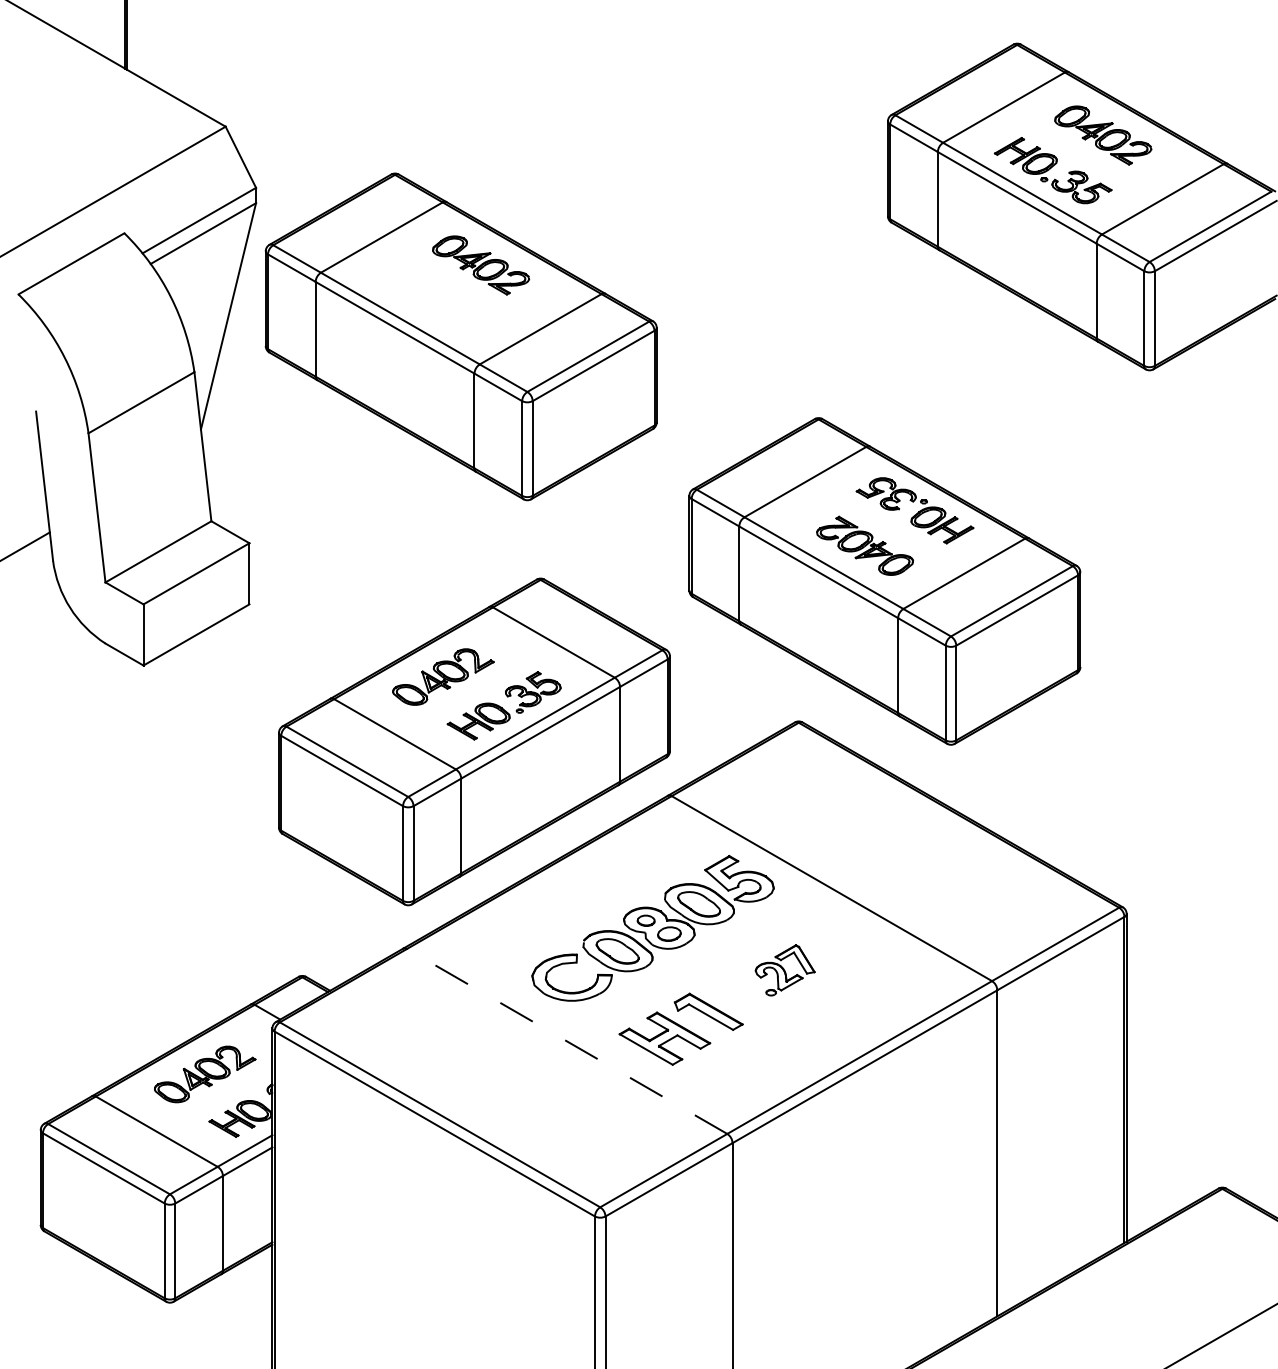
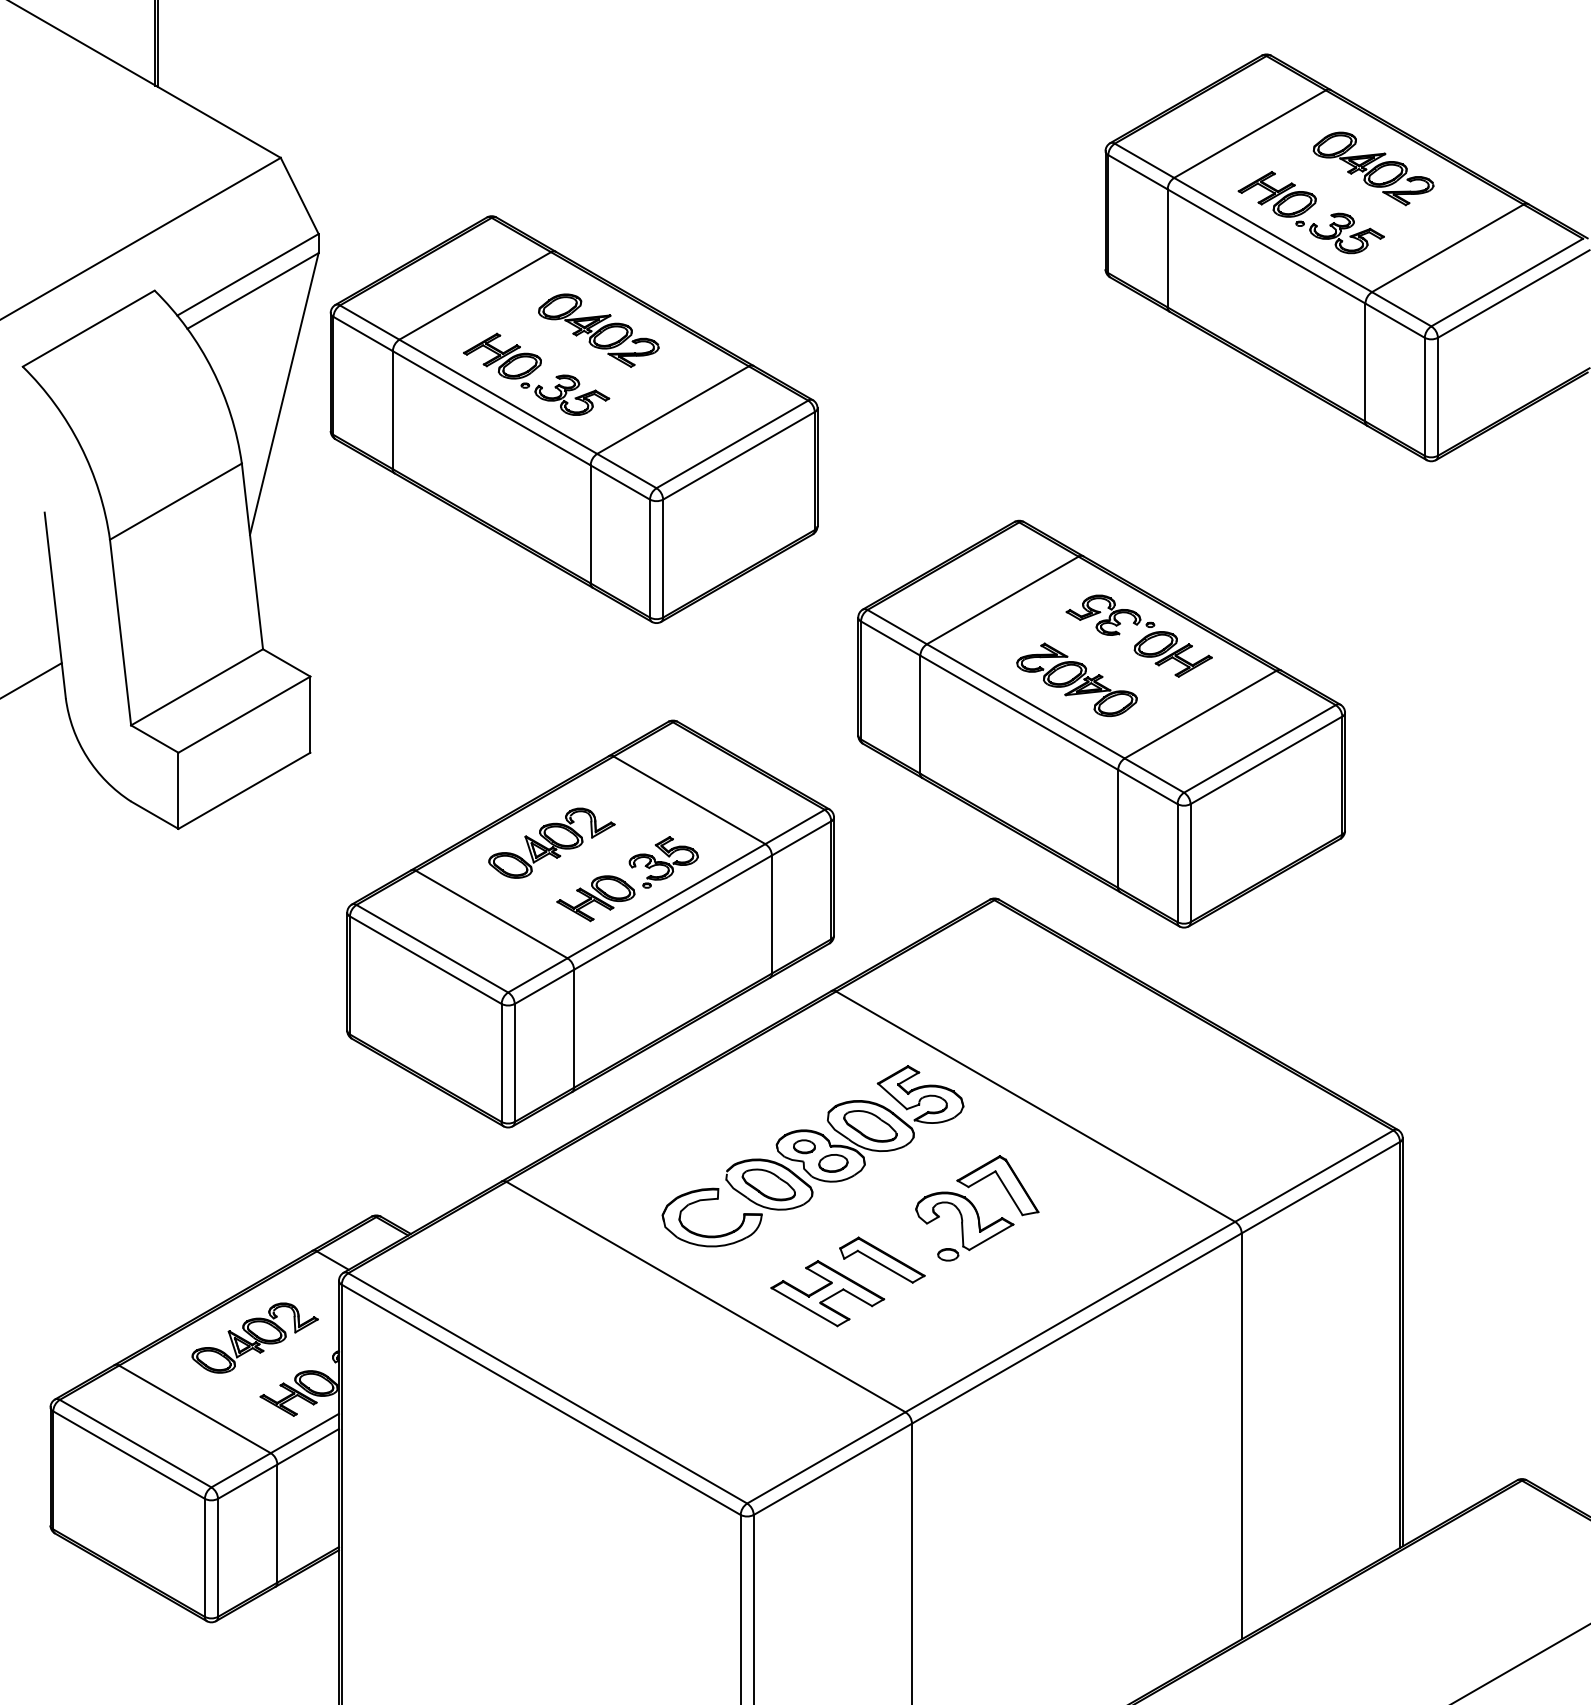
part: (430, 300) -> (535, 374), added
part: (785, 970) -> (977, 1208), size x1.67
line: (567, 1041) -> (706, 1297), dashed -> solid

